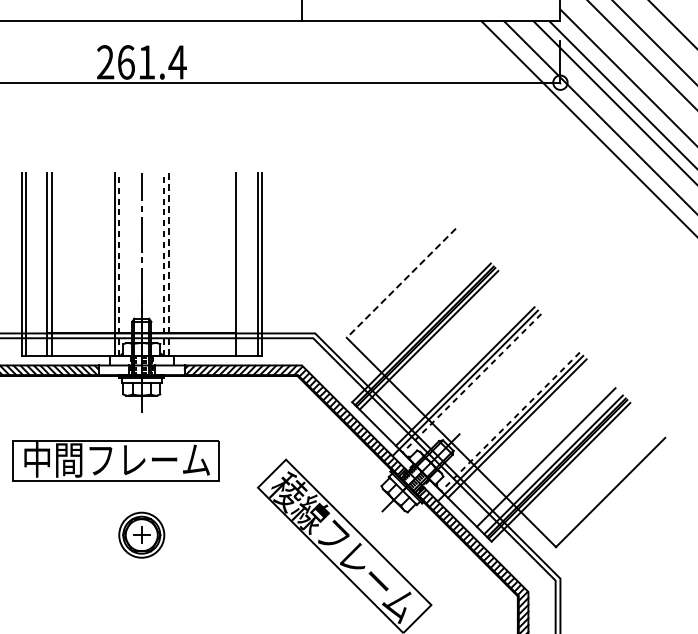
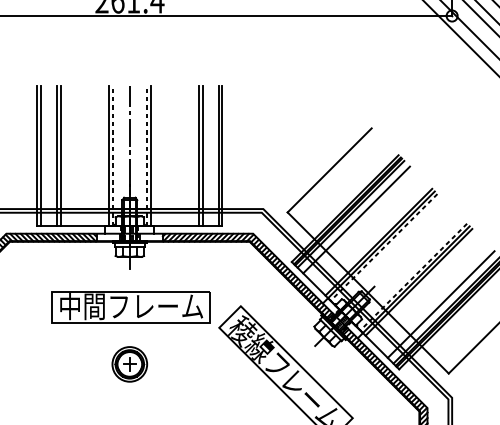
line: (169, 264) -> (151, 155), dashed -> solid
line: (231, 264) -> (198, 155), added
line: (401, 283) -> (329, 170), dashed -> solid
line: (436, 347) -> (356, 219), added
part: (115, 460) -> (130, 306), moved

